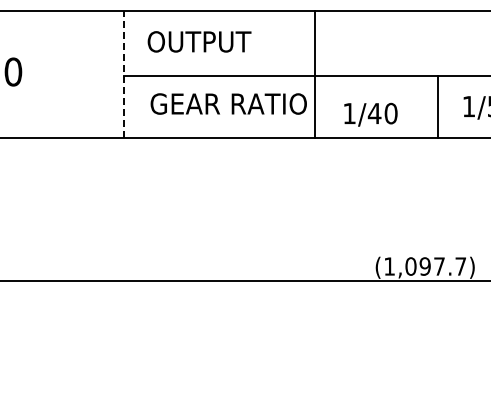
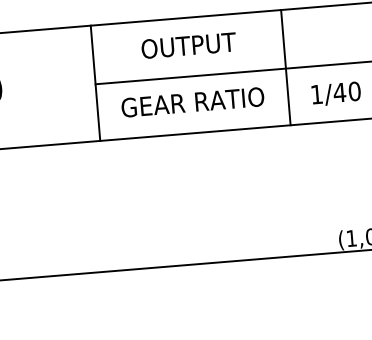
text: (199, 41) -> (188, 45), moved
line: (124, 74) -> (95, 83), dashed -> solid
line: (315, 74) -> (286, 67), moved
text: (370, 114) -> (335, 93), moved

